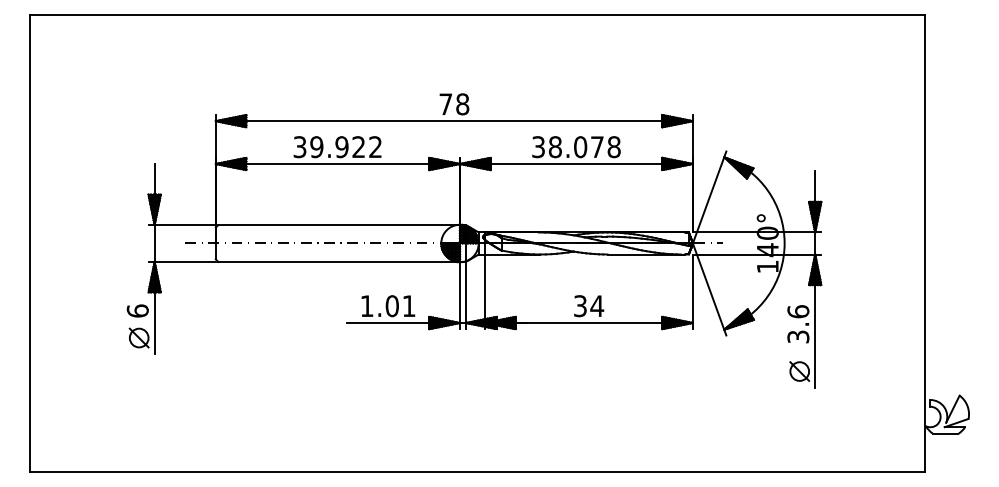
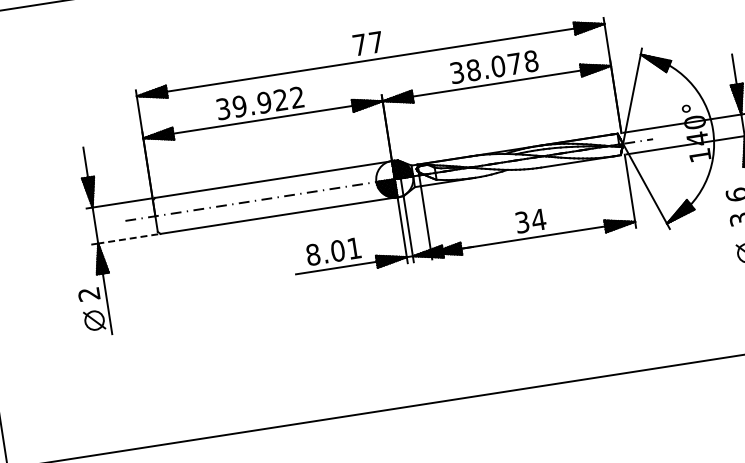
text: (462, 104) -> (376, 42), 78 -> 77
line: (185, 261) -> (128, 238), solid -> dashed
text: (366, 306) -> (312, 255), 1.01 -> 8.01
text: (137, 310) -> (88, 293), 6 -> 2

